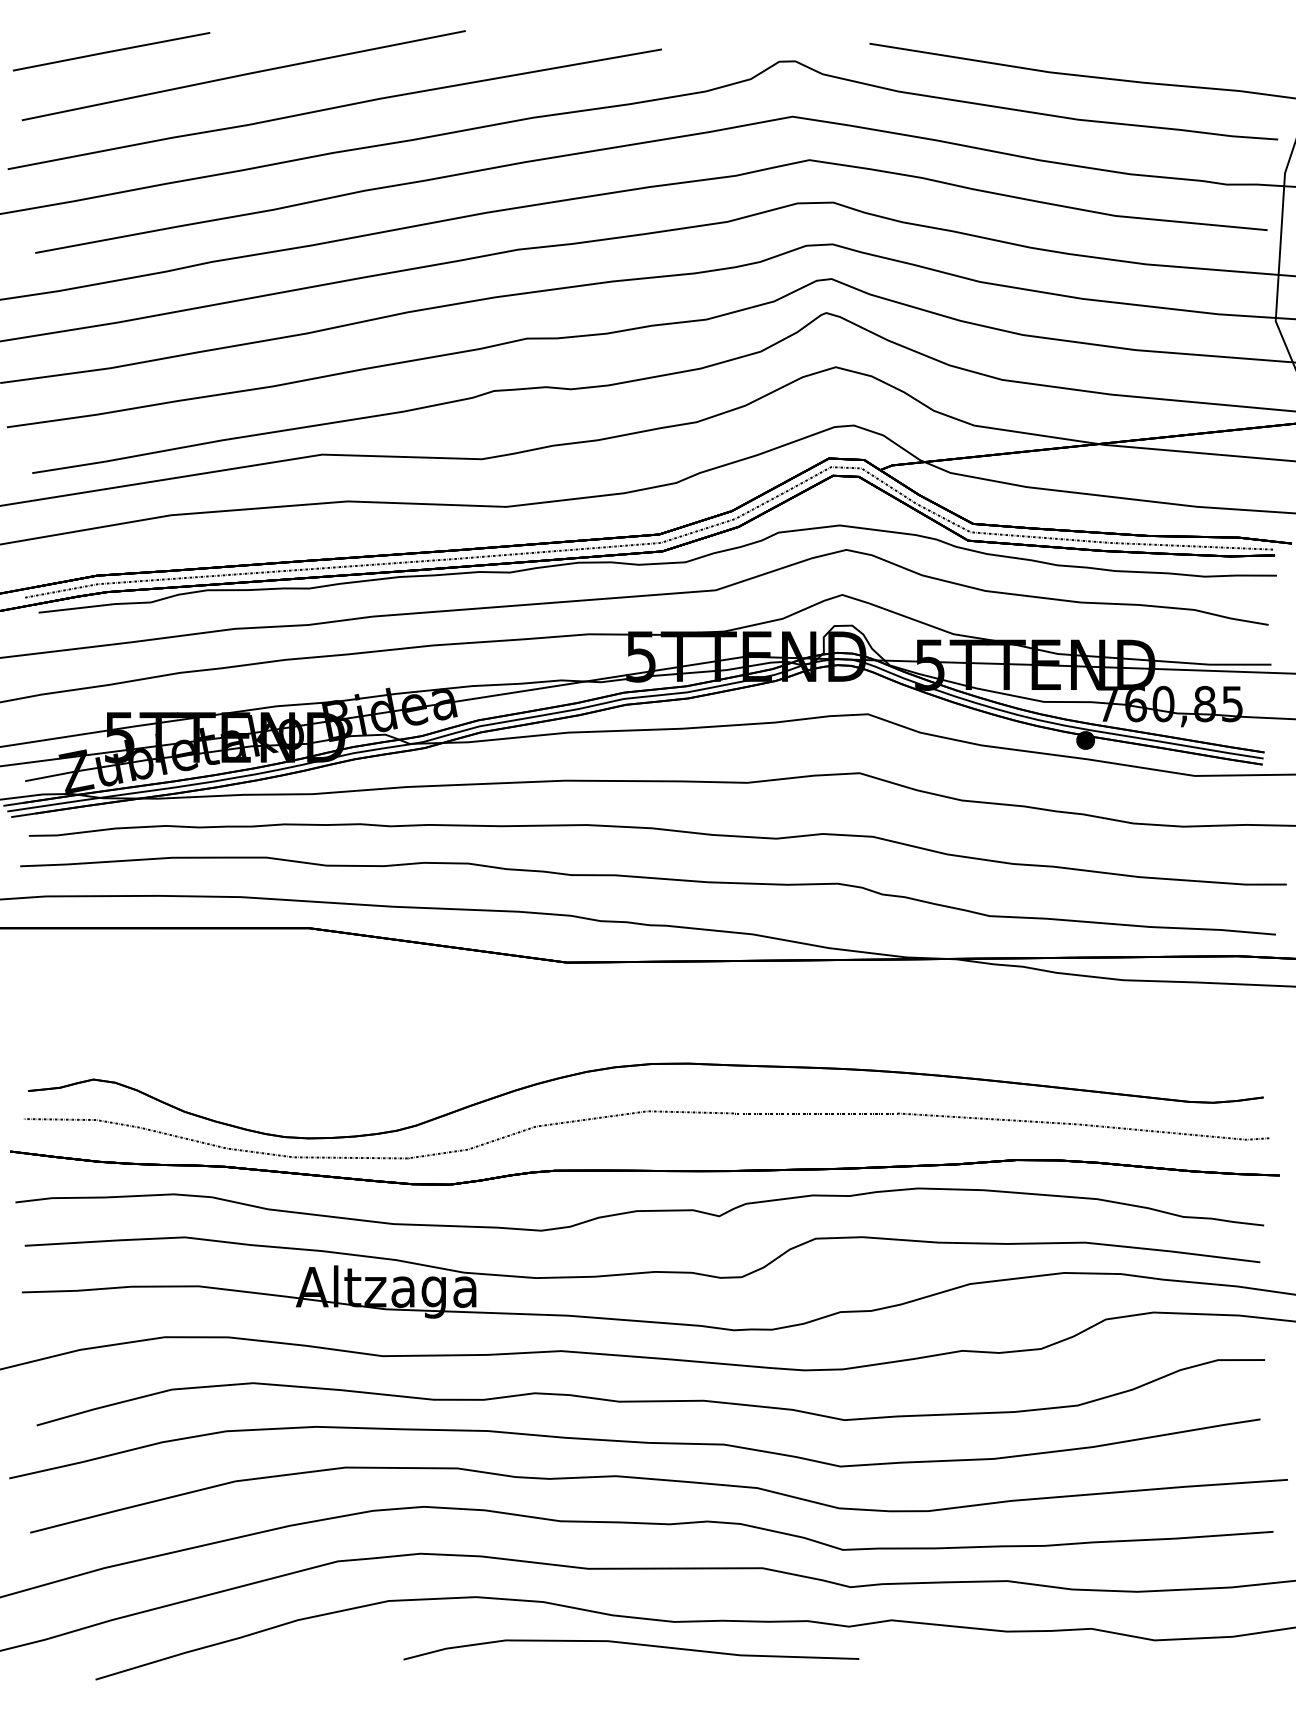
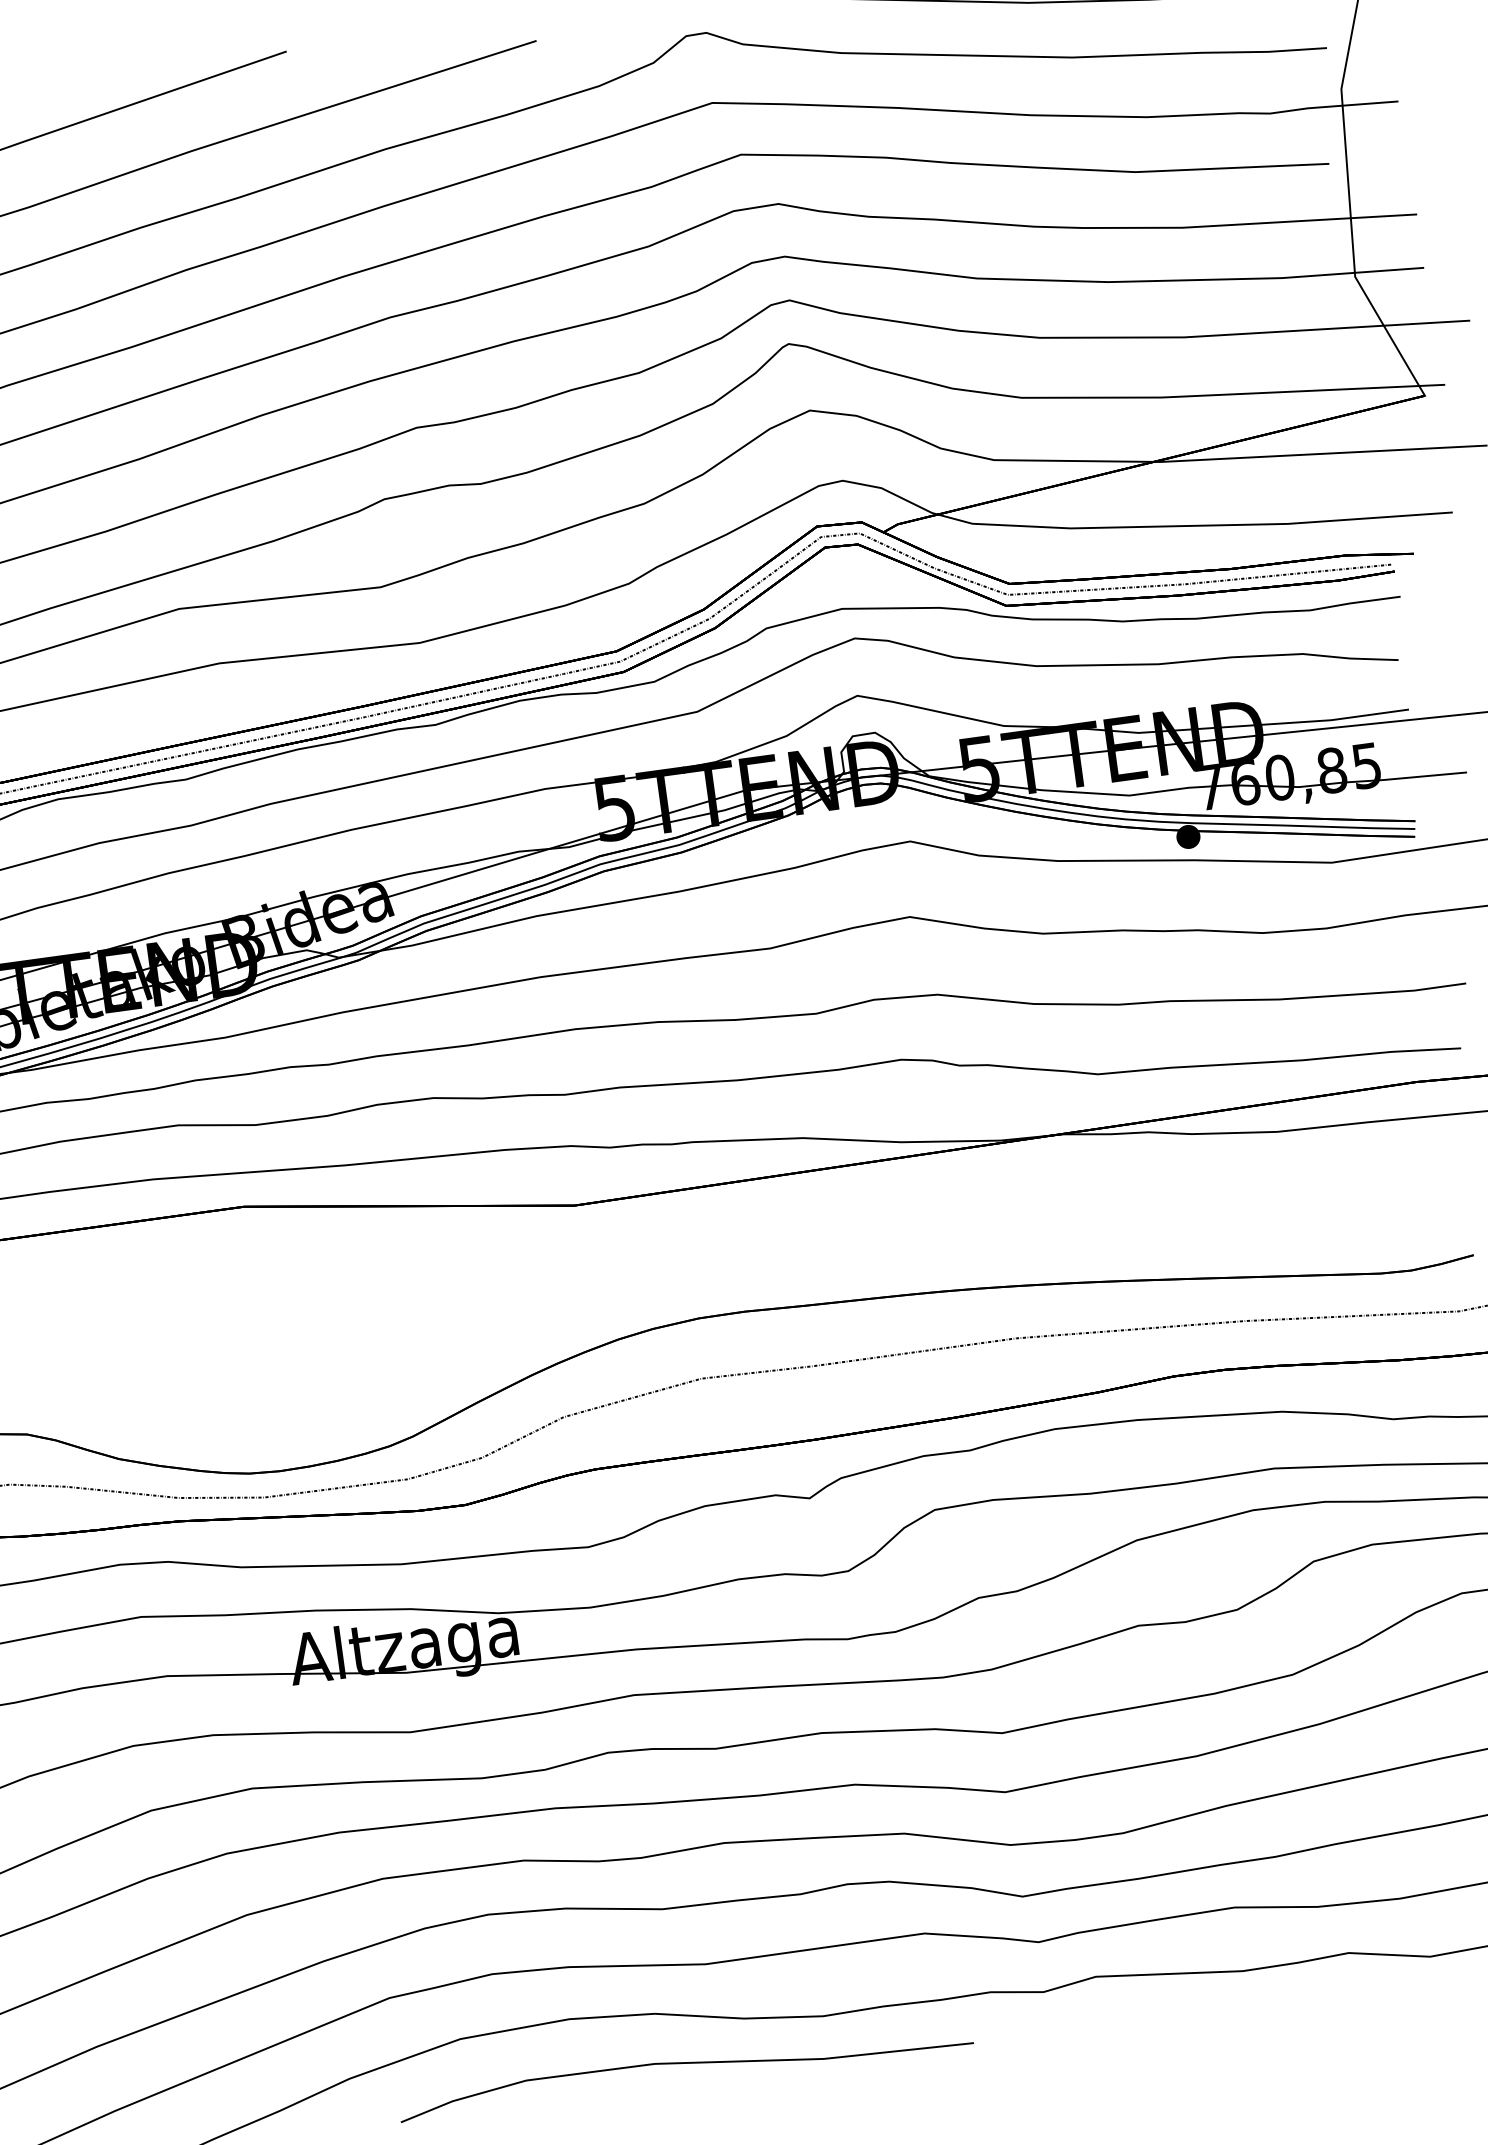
part: (631, 1649) -> (685, 2070), moved

